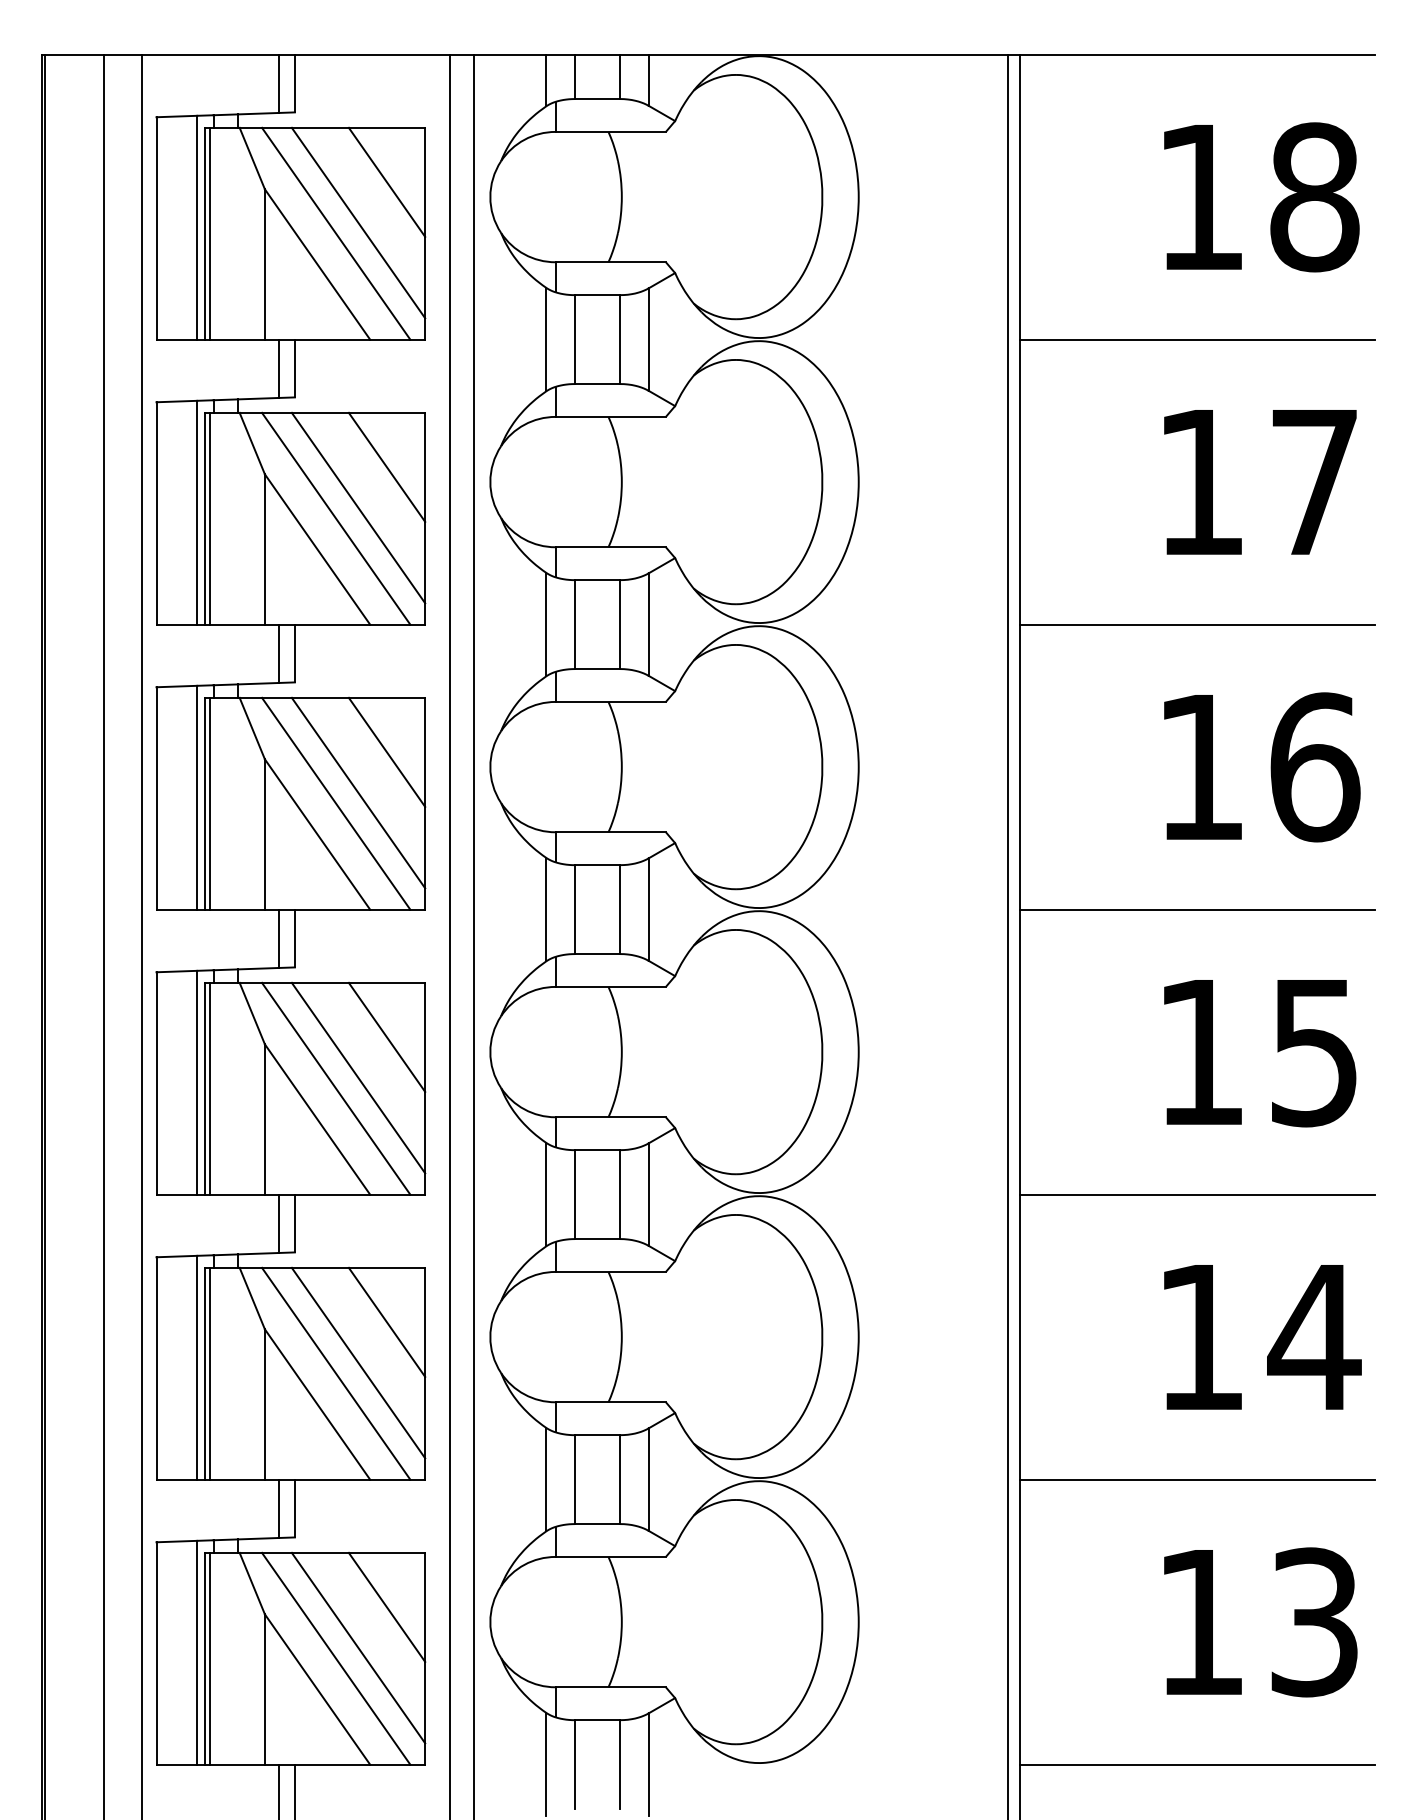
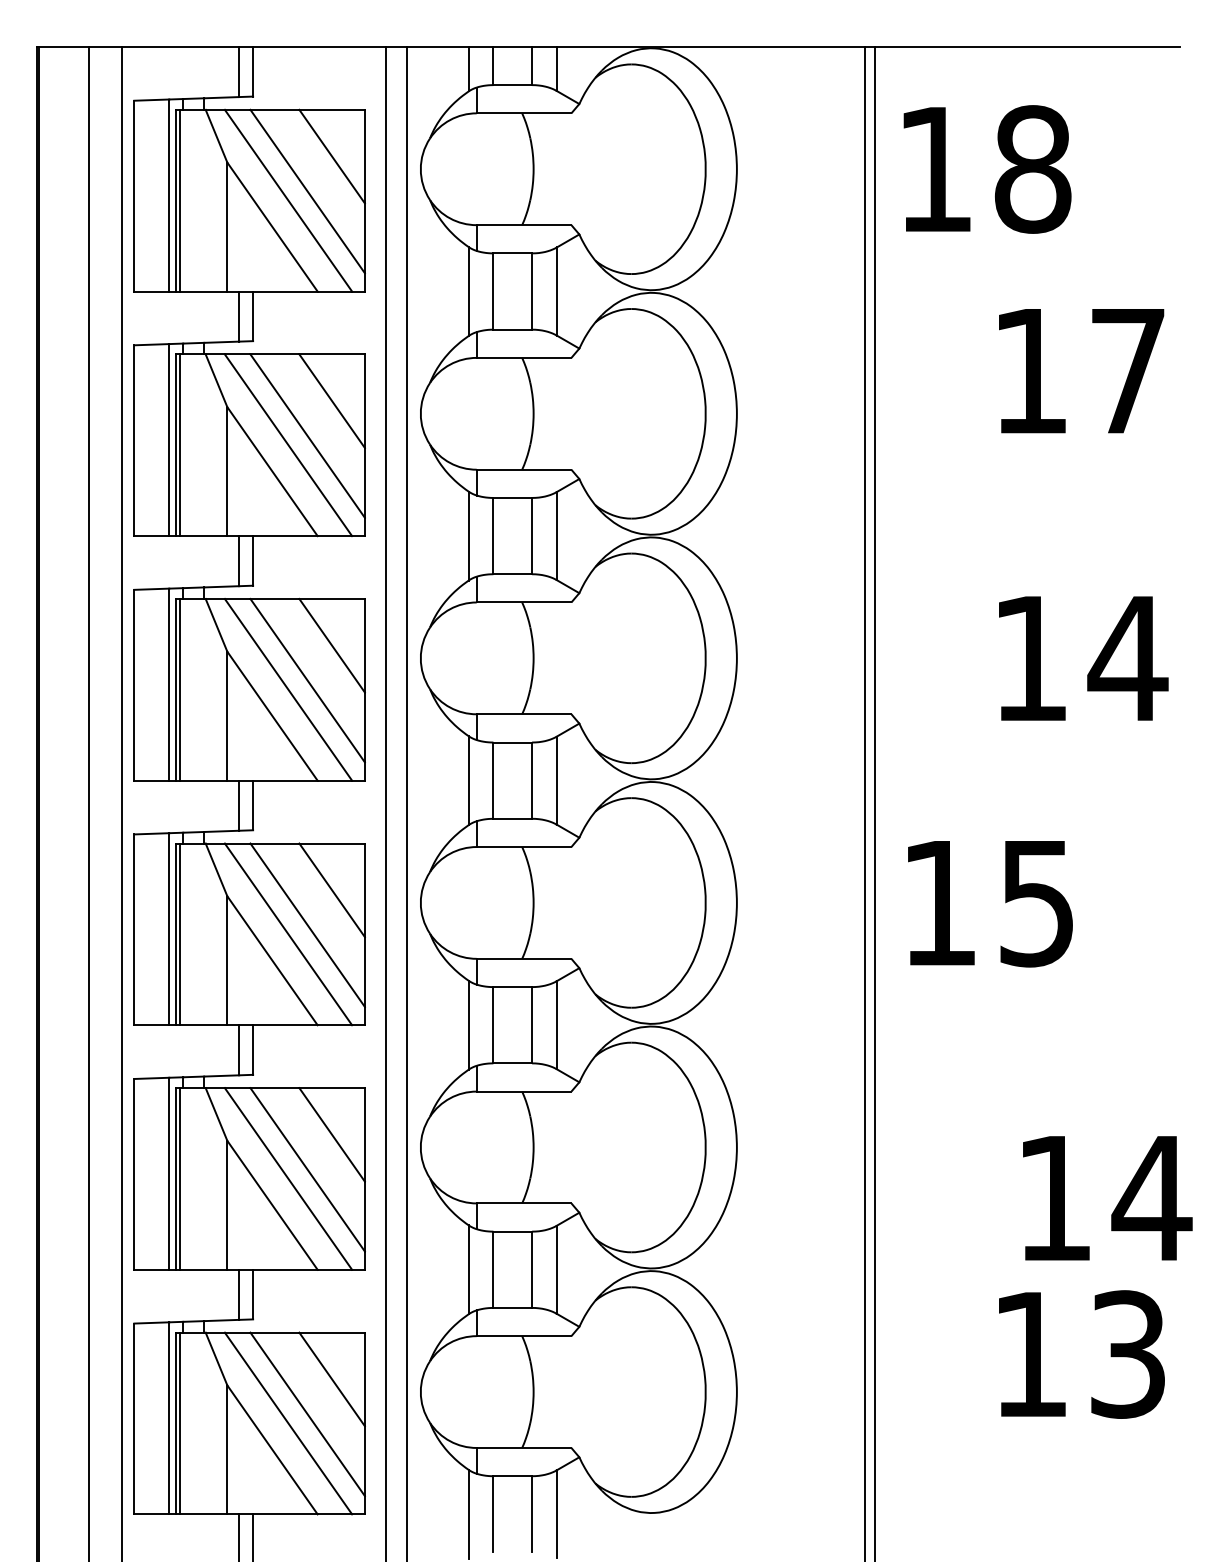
text: (1261, 197) -> (987, 169), moved
line: (1196, 339) -> (1026, 291), removed
text: (1260, 482) -> (1081, 371), moved
line: (1196, 624) -> (1026, 536), removed
text: (1314, 767) -> (1128, 658), 16 -> 14
line: (1196, 909) -> (1026, 780), removed
text: (1260, 1053) -> (990, 904), moved
line: (1196, 1194) -> (1026, 1025), removed
text: (1262, 1337) -> (1107, 1198), moved
line: (1196, 1479) -> (1026, 1269), removed
text: (1260, 1622) -> (1081, 1354), moved
line: (1196, 1764) -> (1026, 1514), removed

